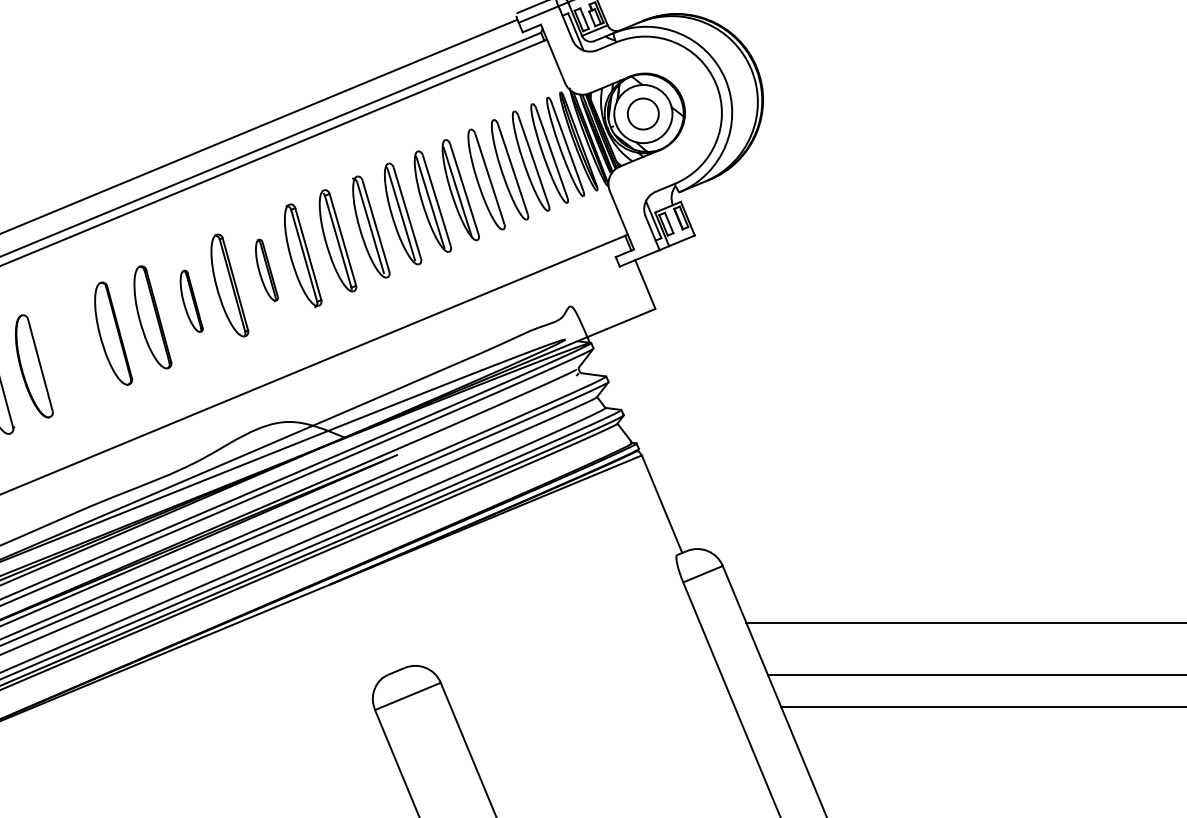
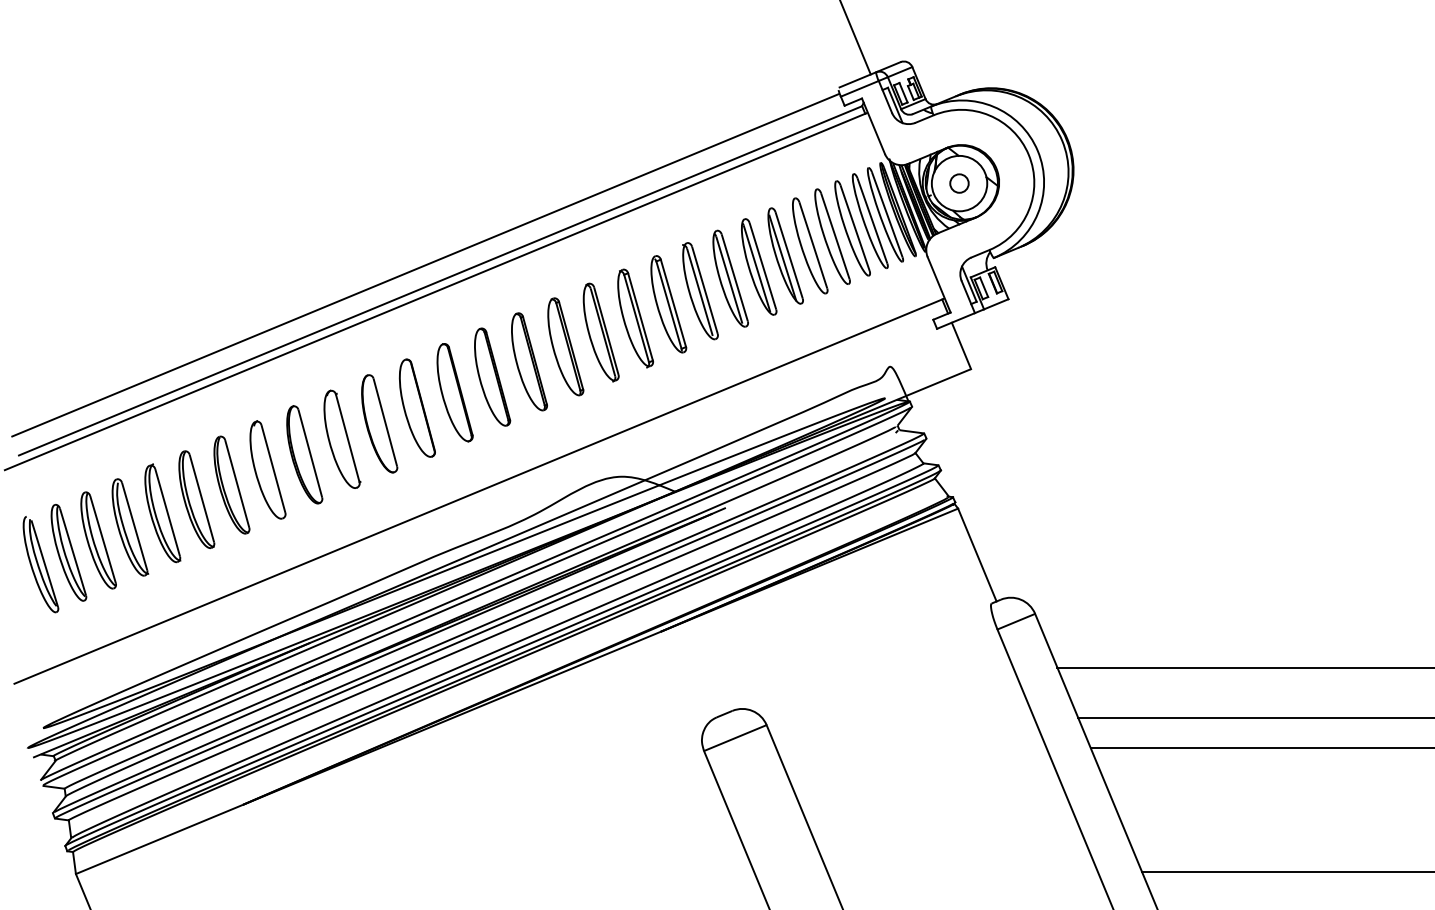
circle: (643, 113) -> (959, 183), size x0.62
part: (266, 270) -> (600, 332), size x1.67
part: (191, 300) -> (529, 361), size x1.67
part: (73, 349) -> (416, 407), added

